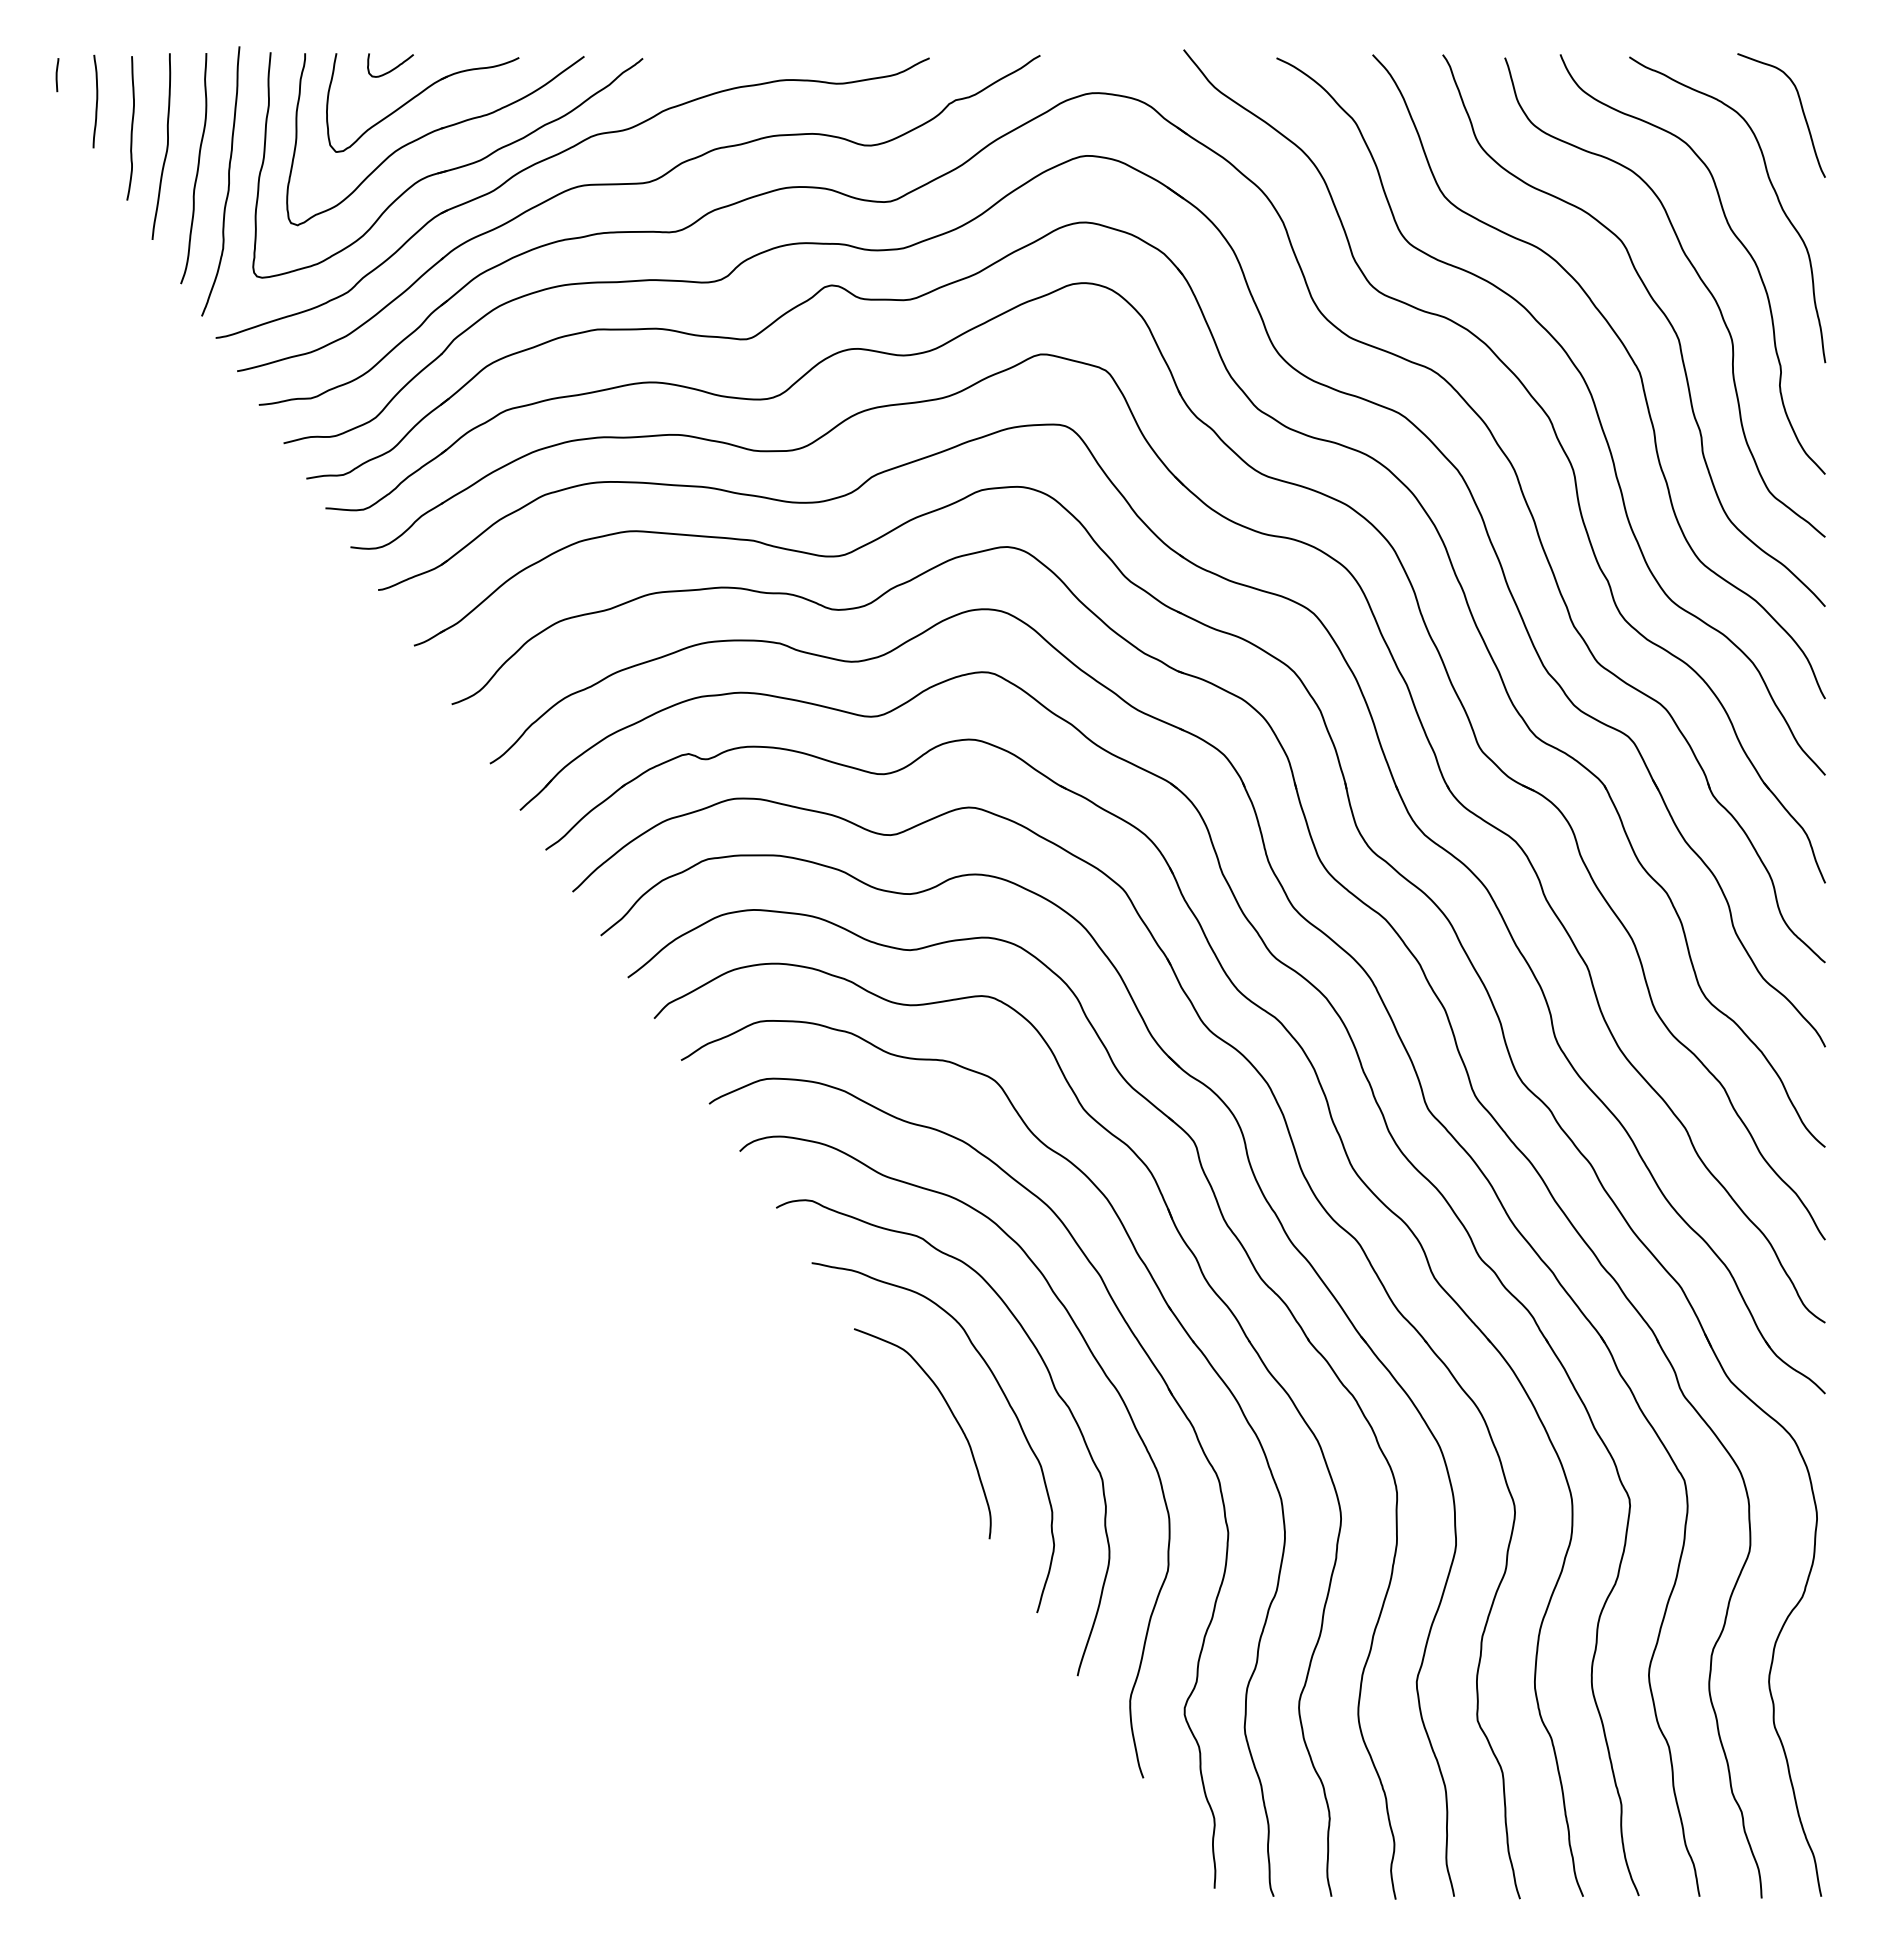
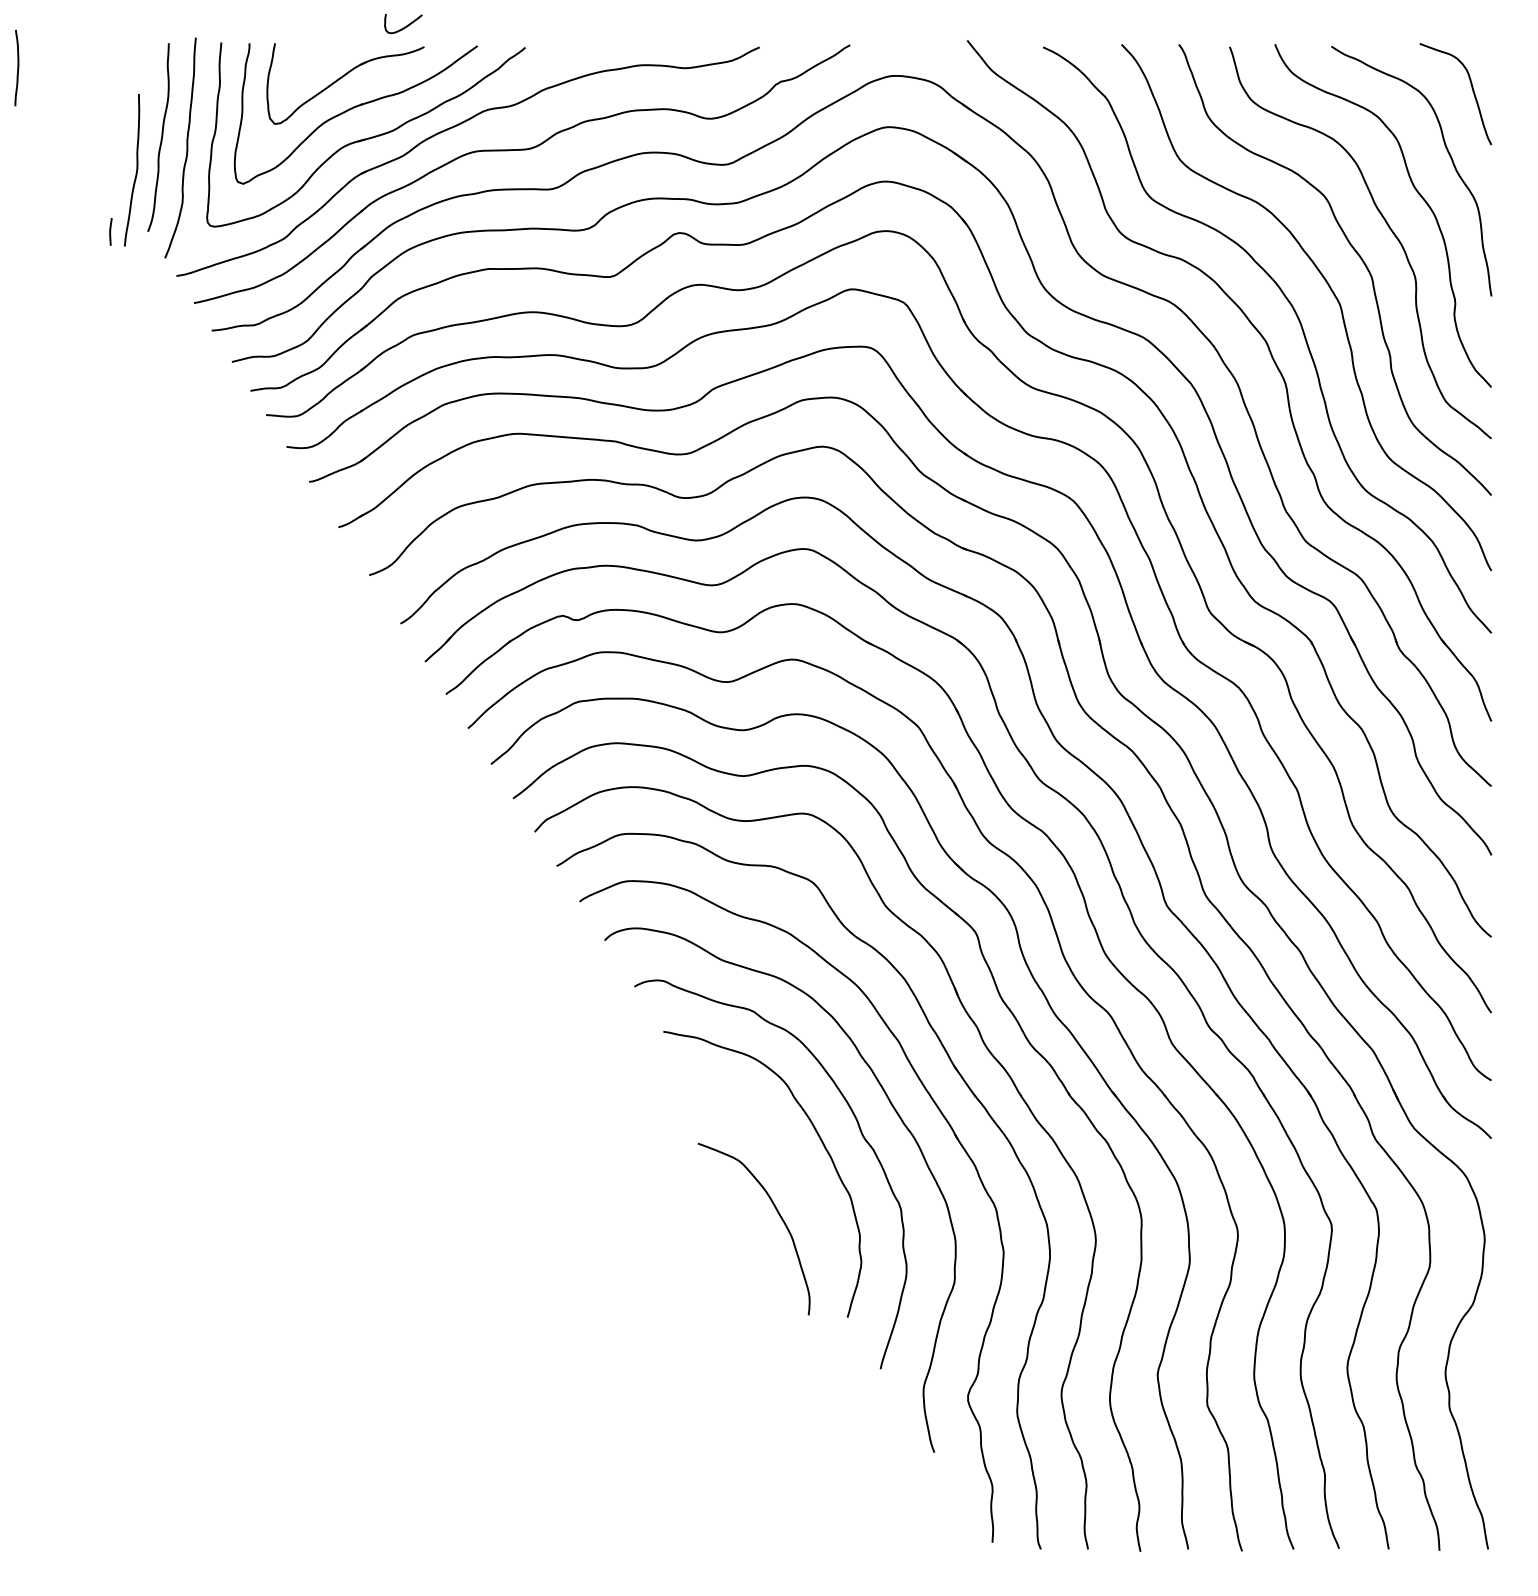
curve: (391, 69) -> (404, 27), moved
curve: (57, 75) -> (110, 232), moved
curve: (96, 101) -> (17, 68), moved
curve: (131, 128) -> (107, 104), removed
curve: (166, 146) -> (136, 170), moved
curve: (953, 1417) -> (779, 1215), moved

